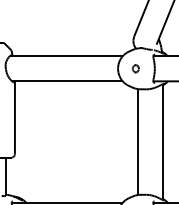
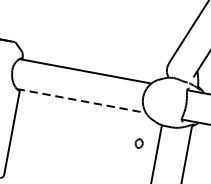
part: (135, 68) -> (138, 143), moved
line: (67, 81) -> (81, 101), solid -> dashed

